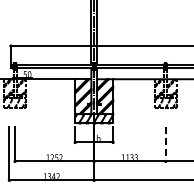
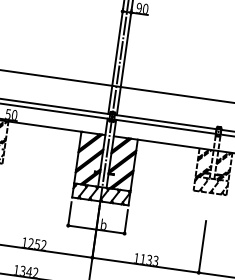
line: (165, 144) -> (201, 247), dashed -> solid

